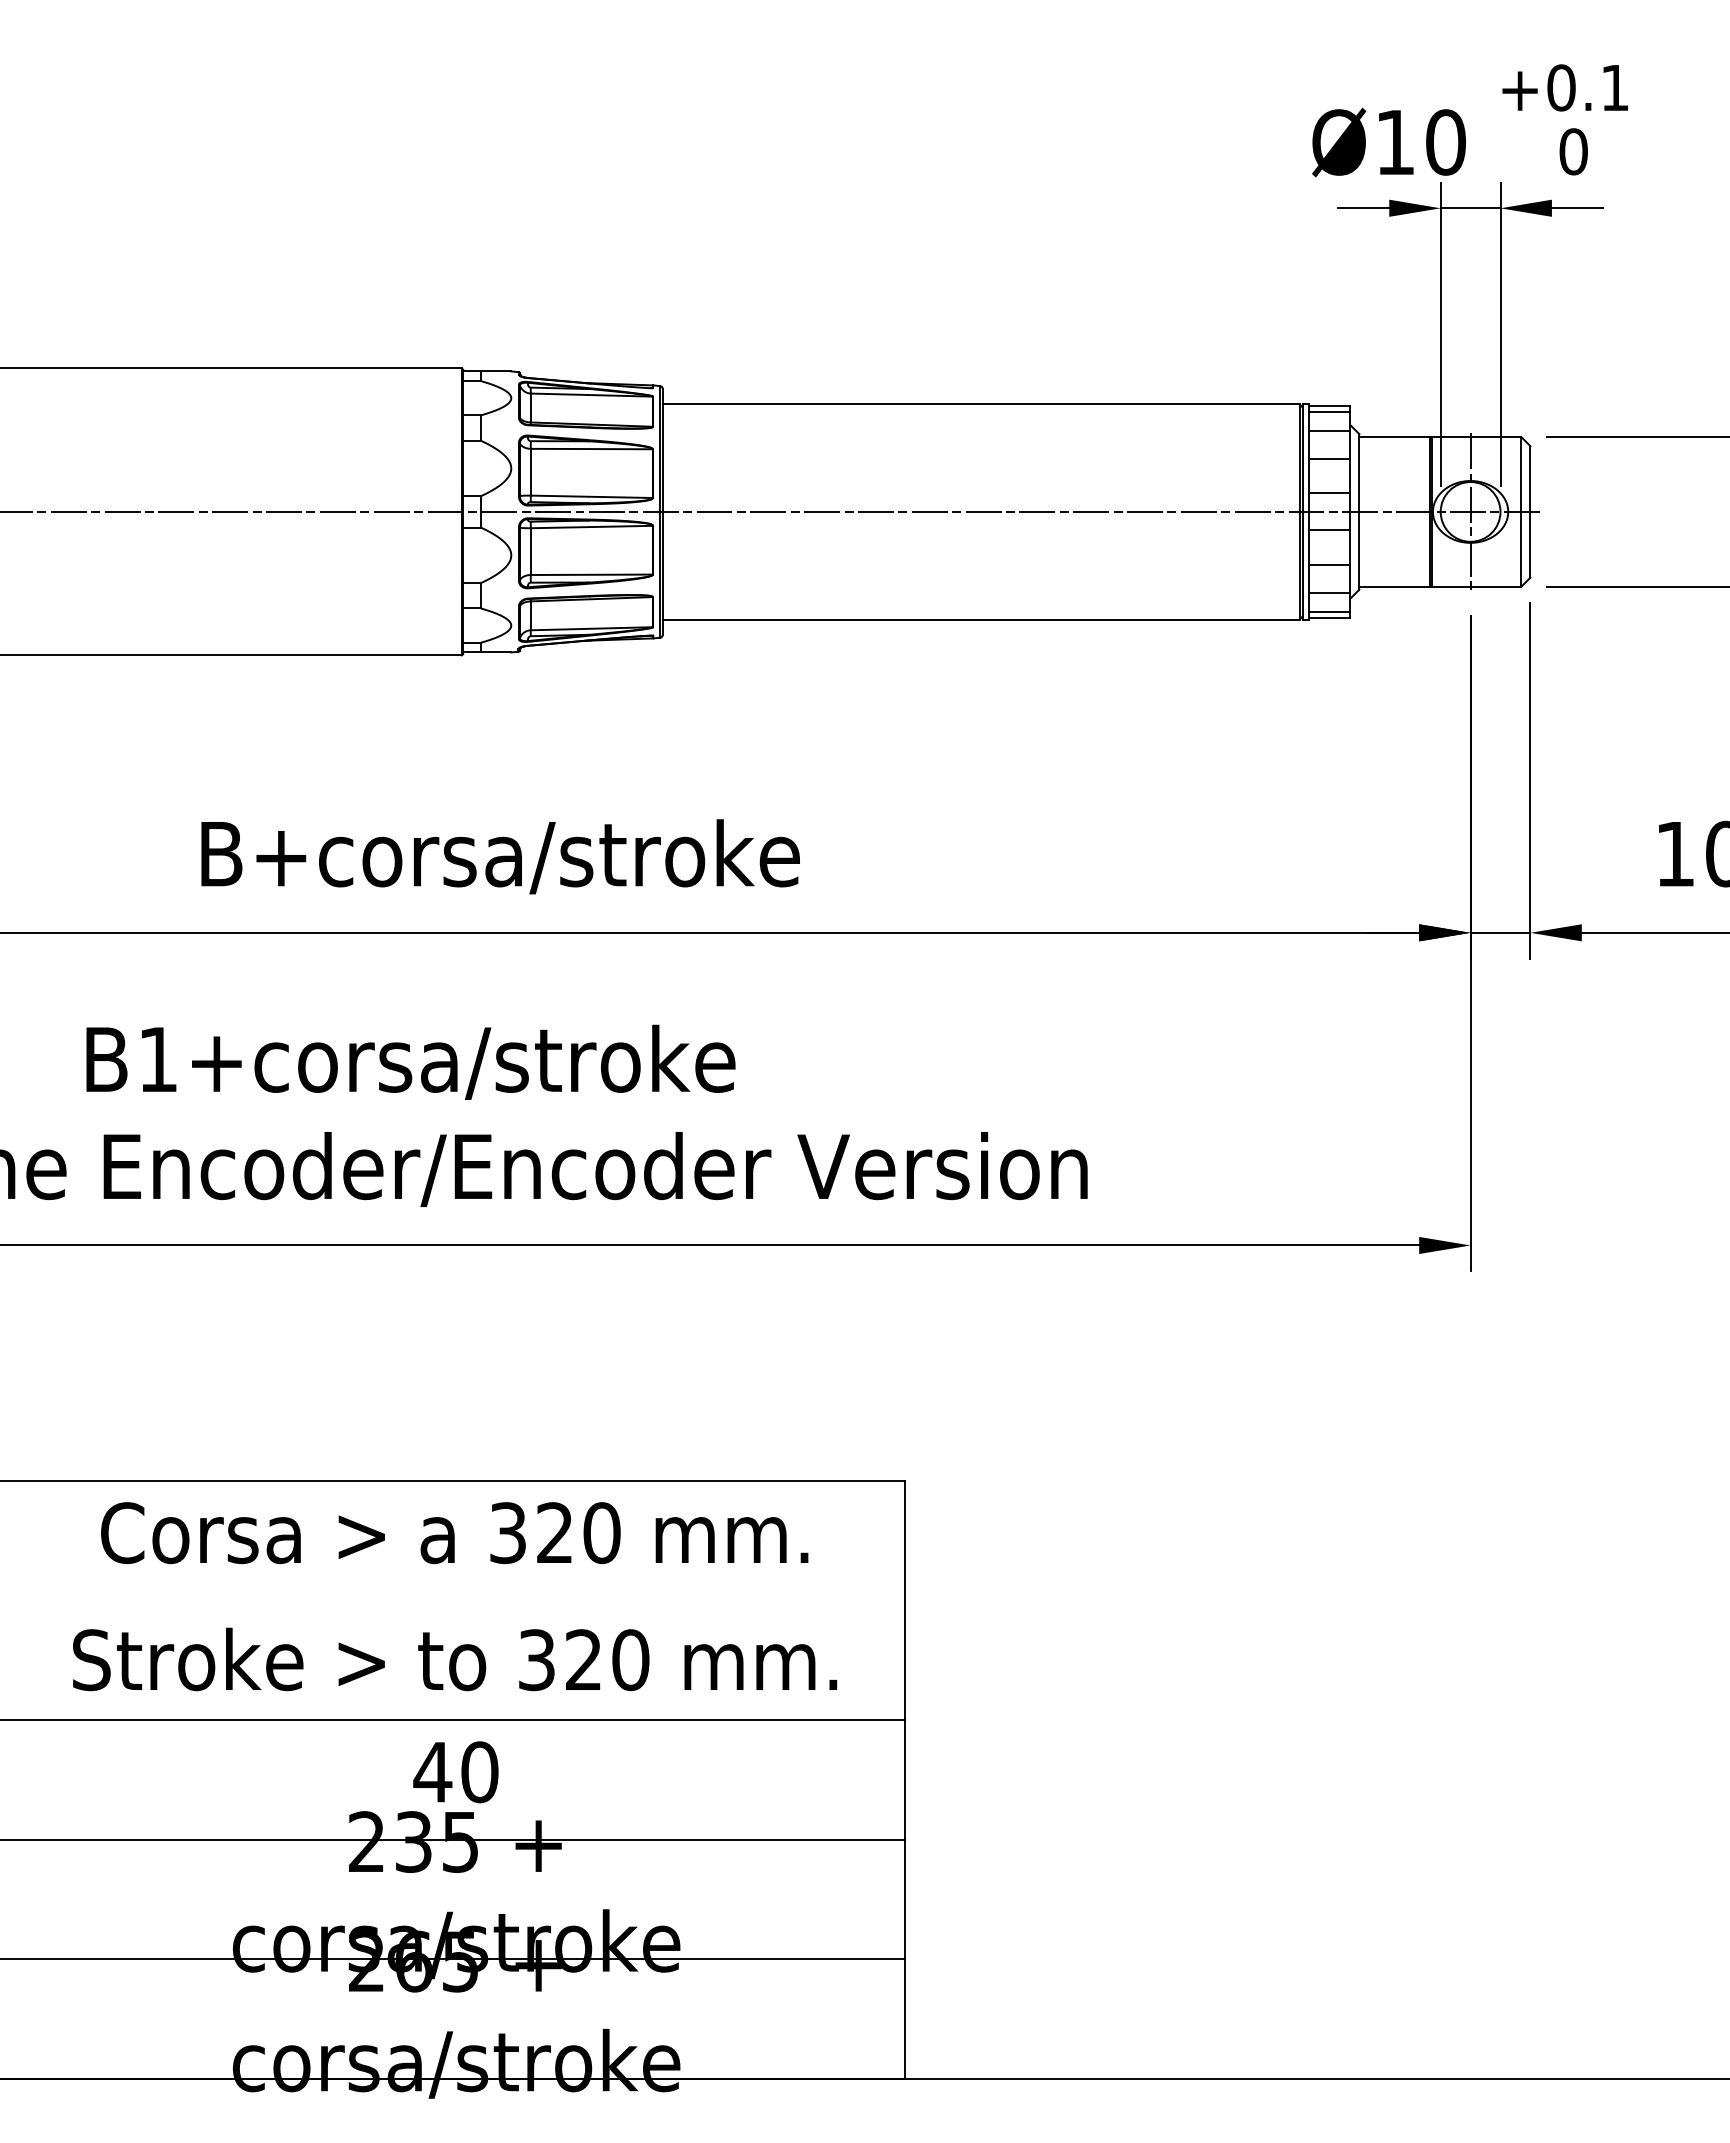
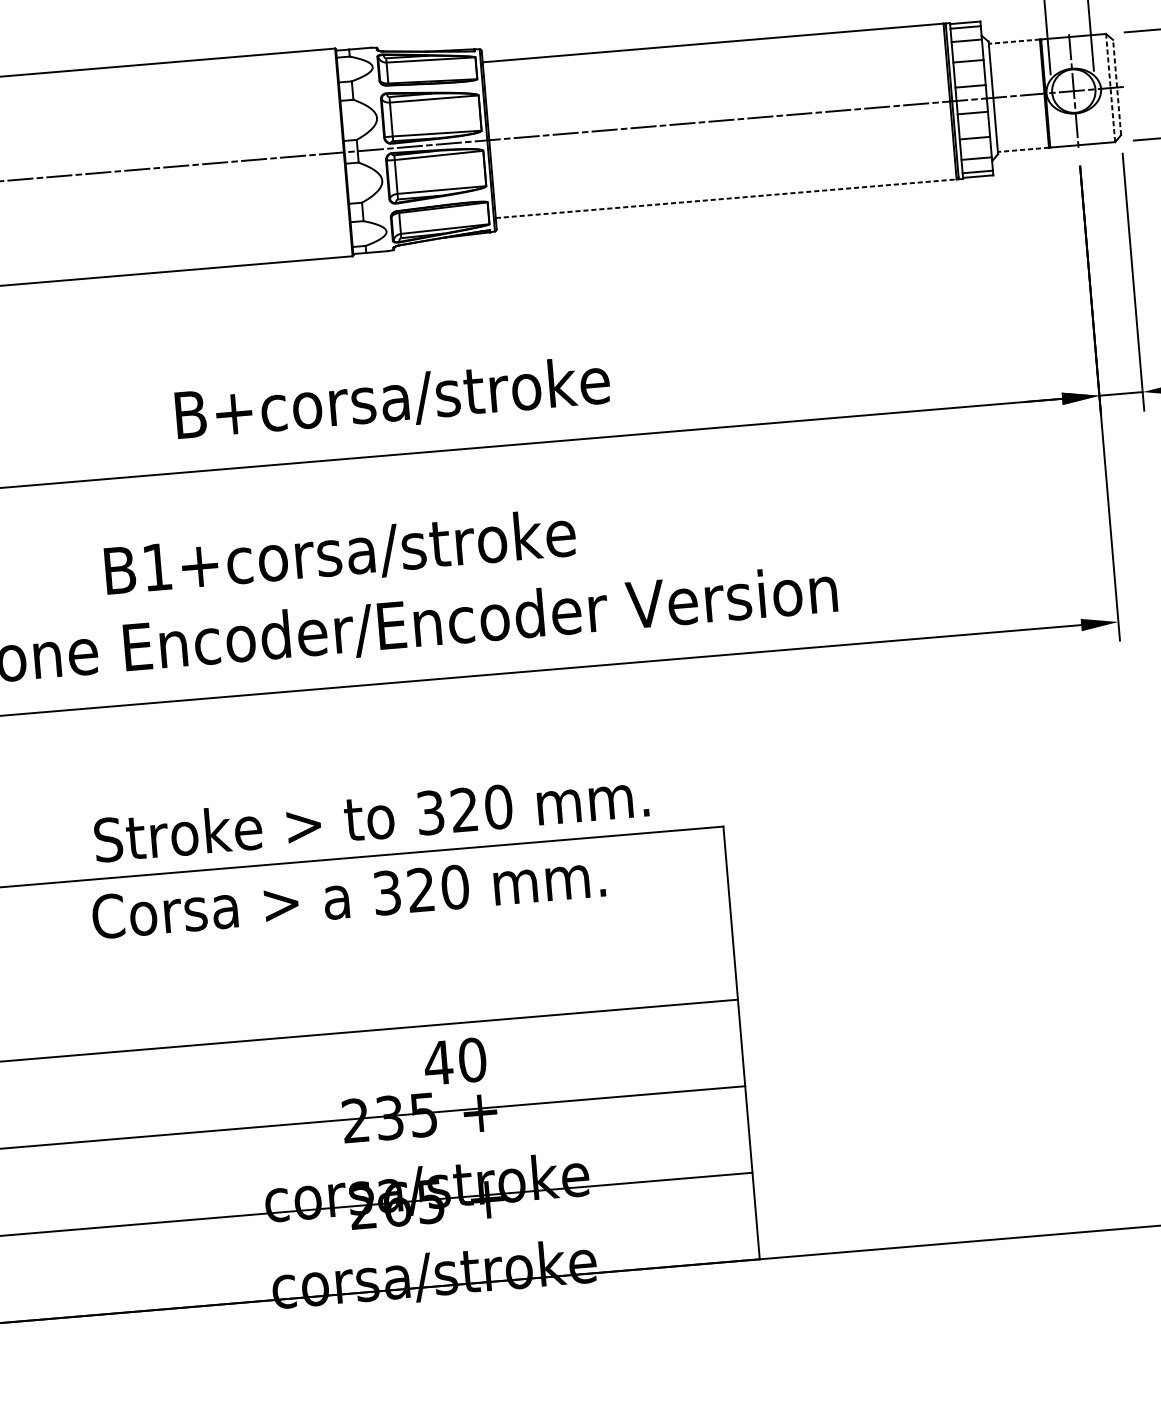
line: (1394, 437) -> (1014, 41), solid -> dashed
line: (1521, 511) -> (1110, 87), solid -> dashed
line: (1530, 511) -> (1117, 87), solid -> dashed
line: (1394, 586) -> (1023, 149), solid -> dashed
line: (981, 619) -> (726, 198), solid -> dashed
text: (454, 1533) -> (348, 896), moved
text: (455, 1659) -> (371, 817), moved
text: (455, 1772) -> (454, 1061), moved

